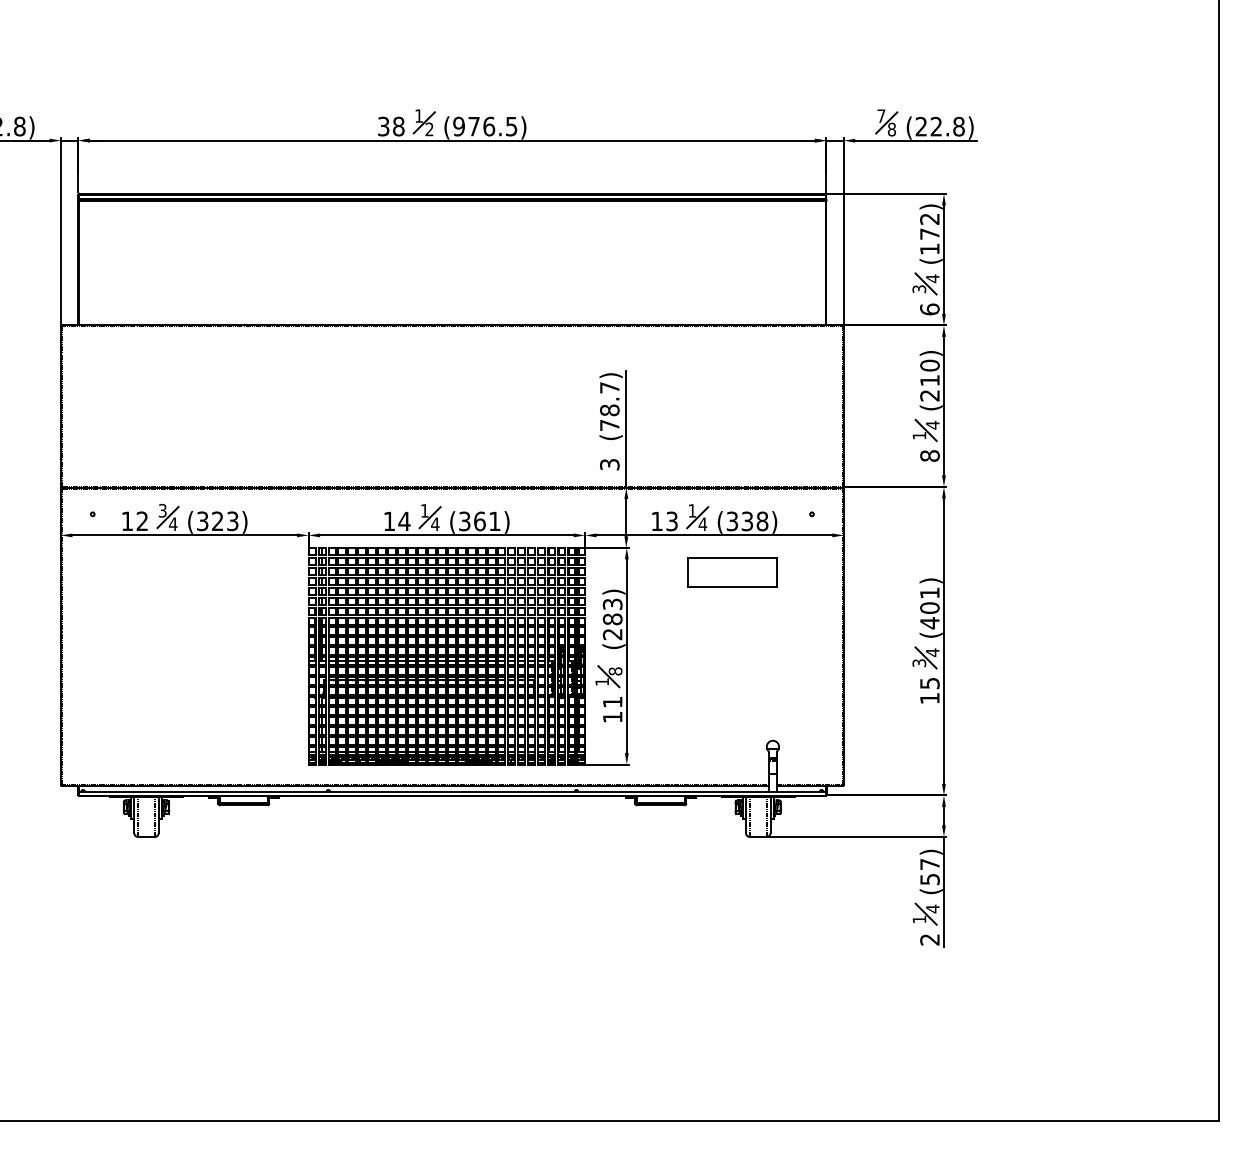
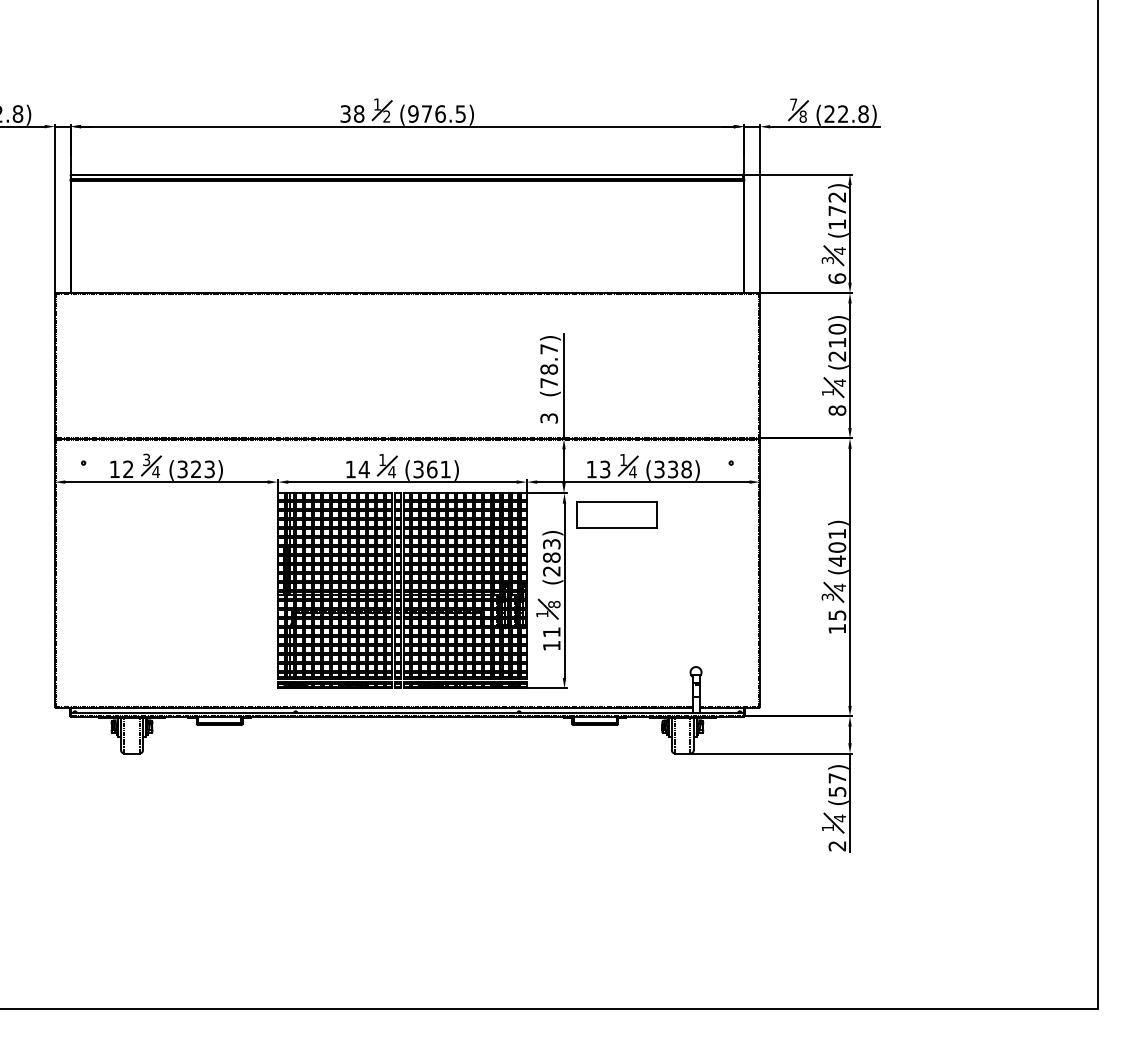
part: (732, 571) -> (616, 514), moved

